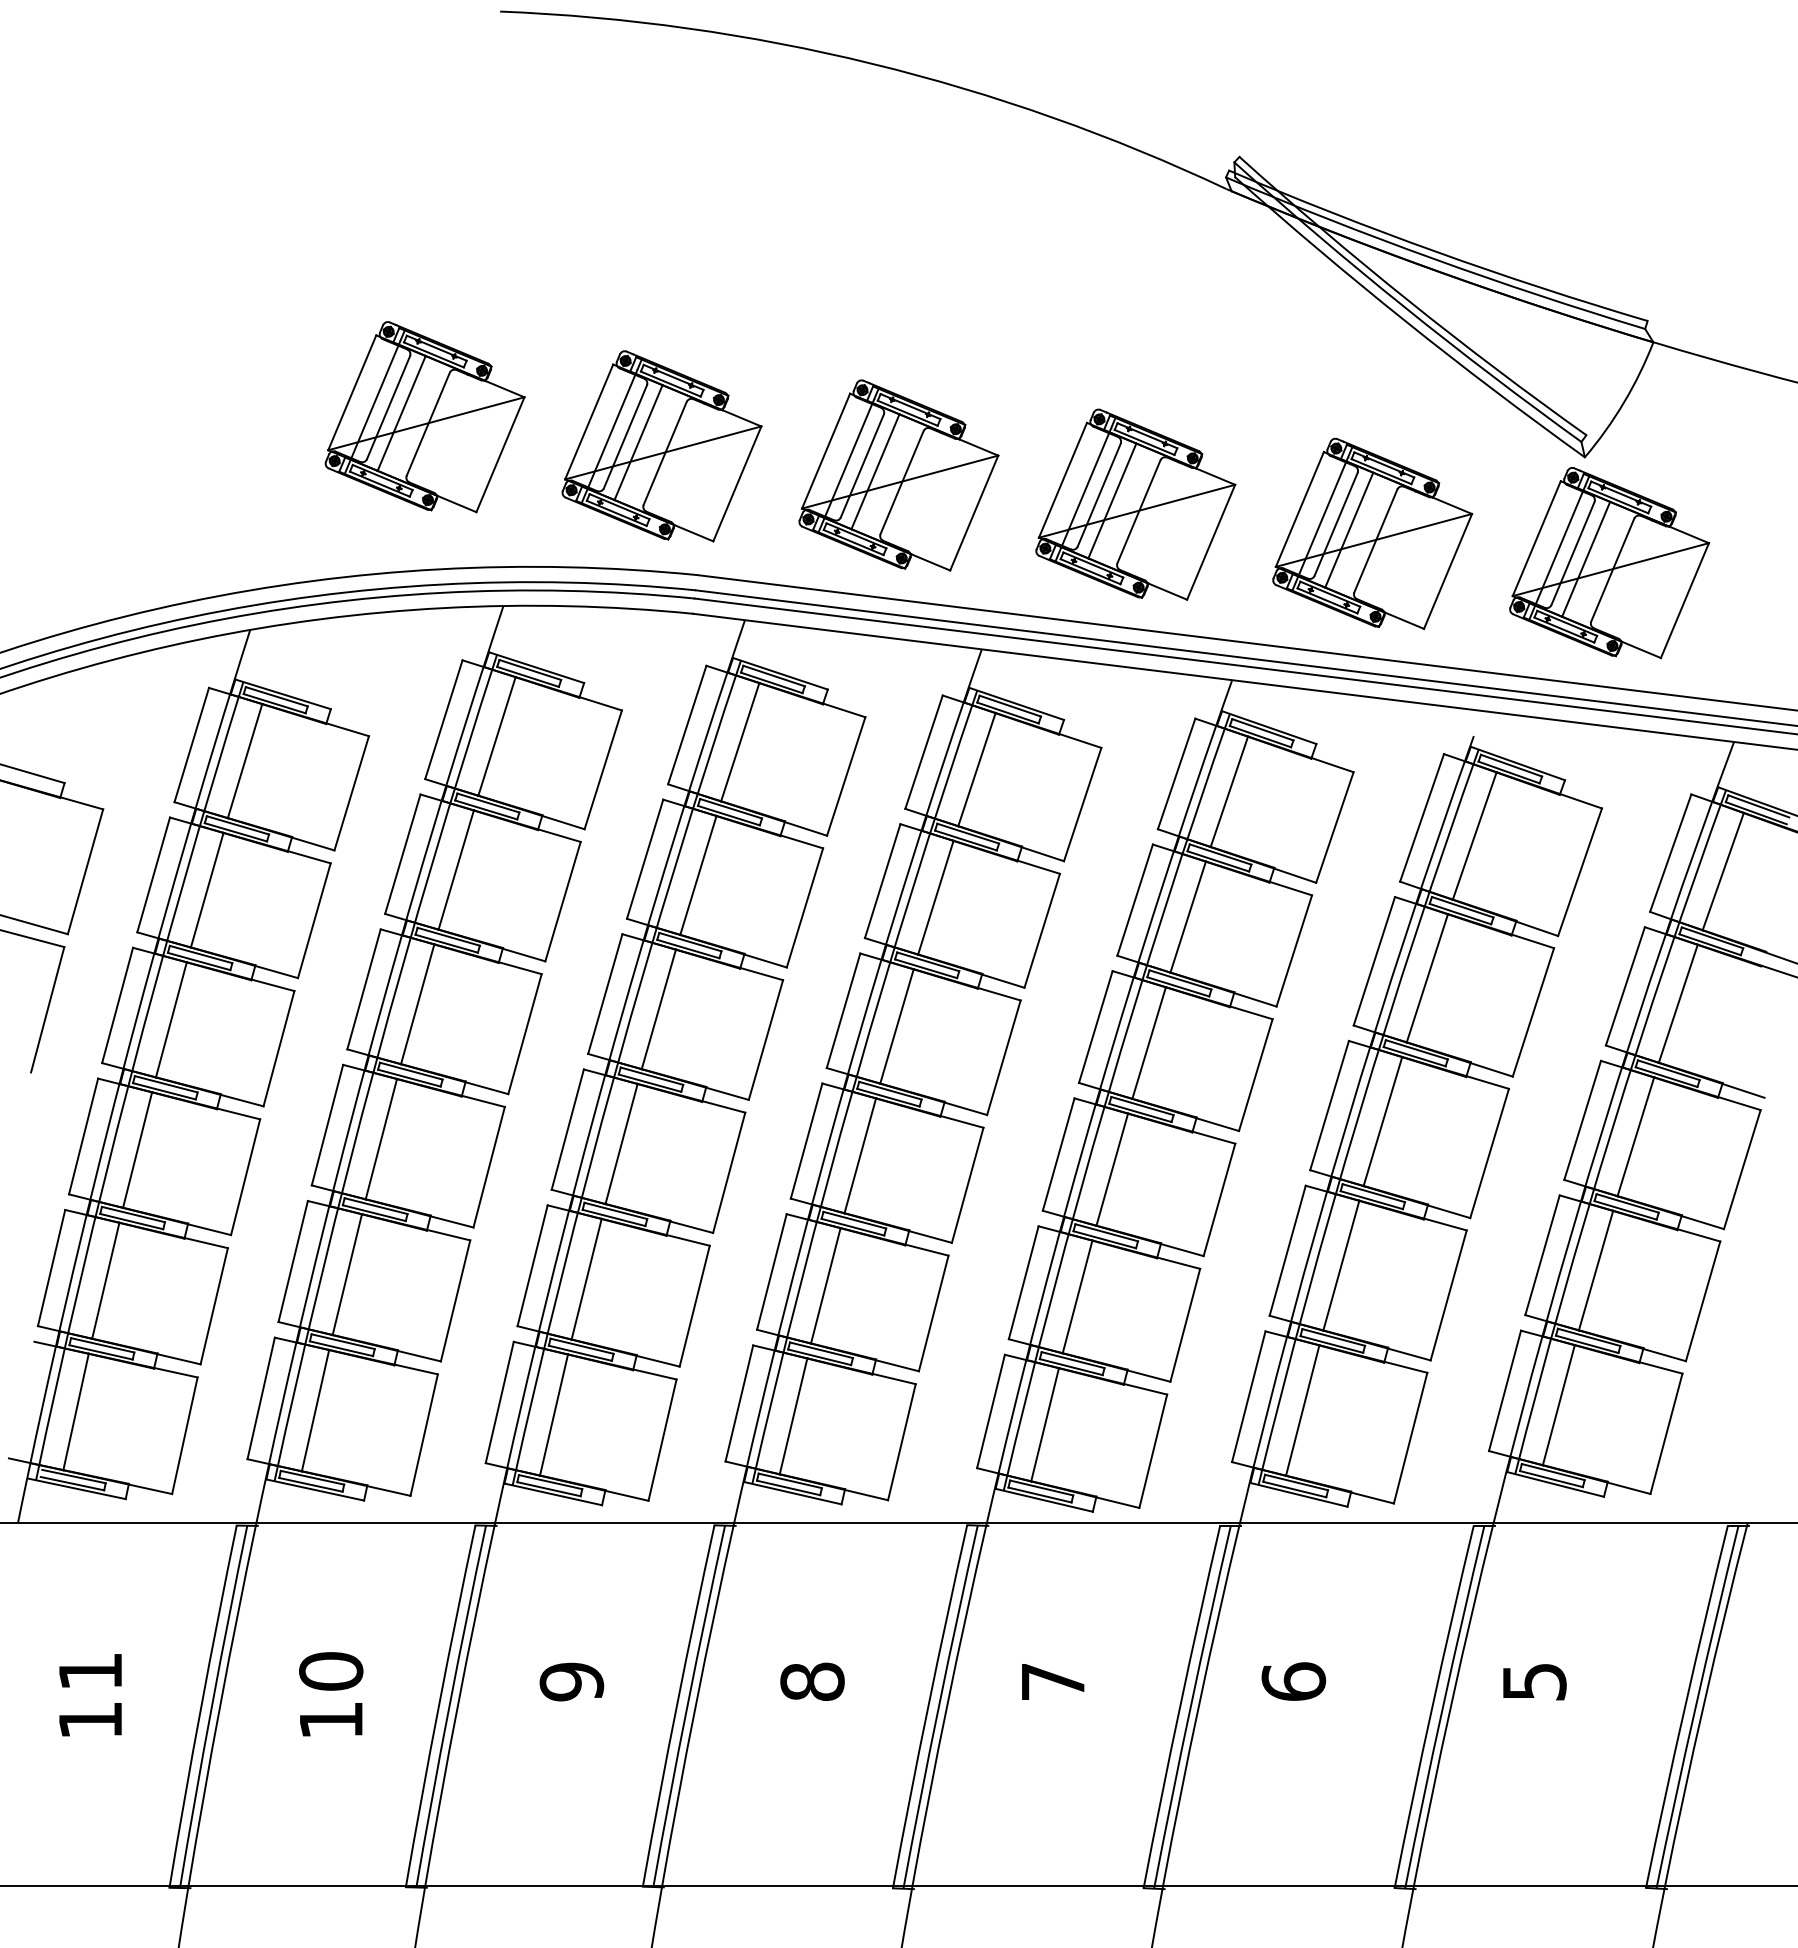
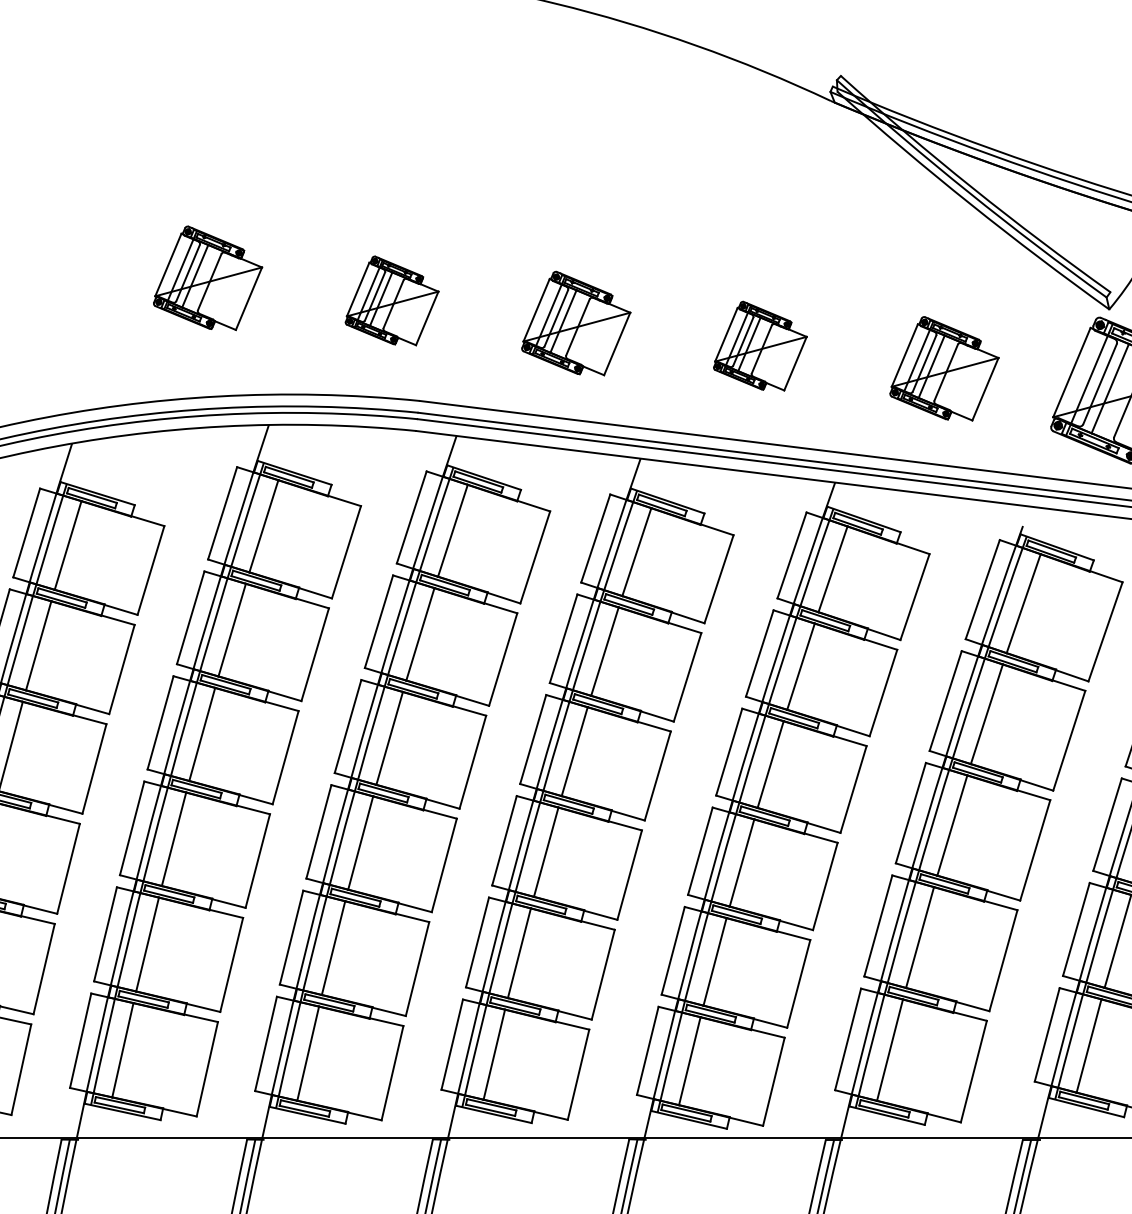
part: (424, 417) -> (207, 278), size x0.7
part: (661, 446) -> (391, 301), size x0.6
part: (898, 475) -> (575, 323), size x0.7
part: (1135, 504) -> (760, 346), size x0.6
part: (1372, 533) -> (944, 368), size x0.7

